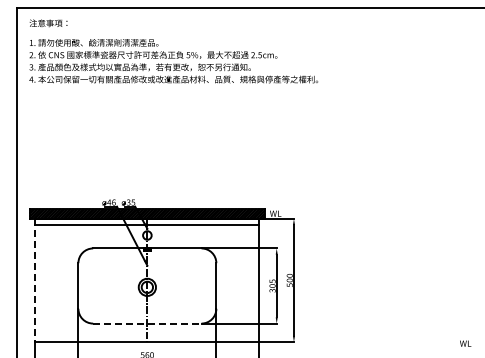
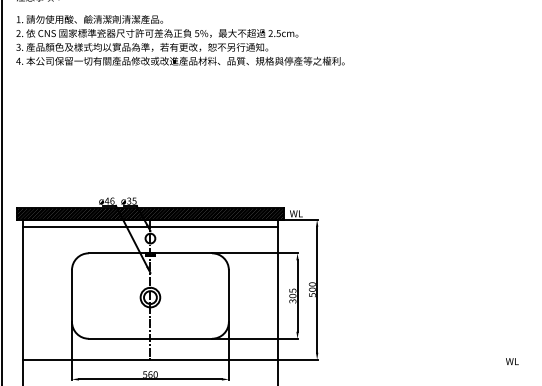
line: (35, 280) -> (23, 289), dashed -> solid
line: (147, 323) -> (150, 338), dashed -> solid

